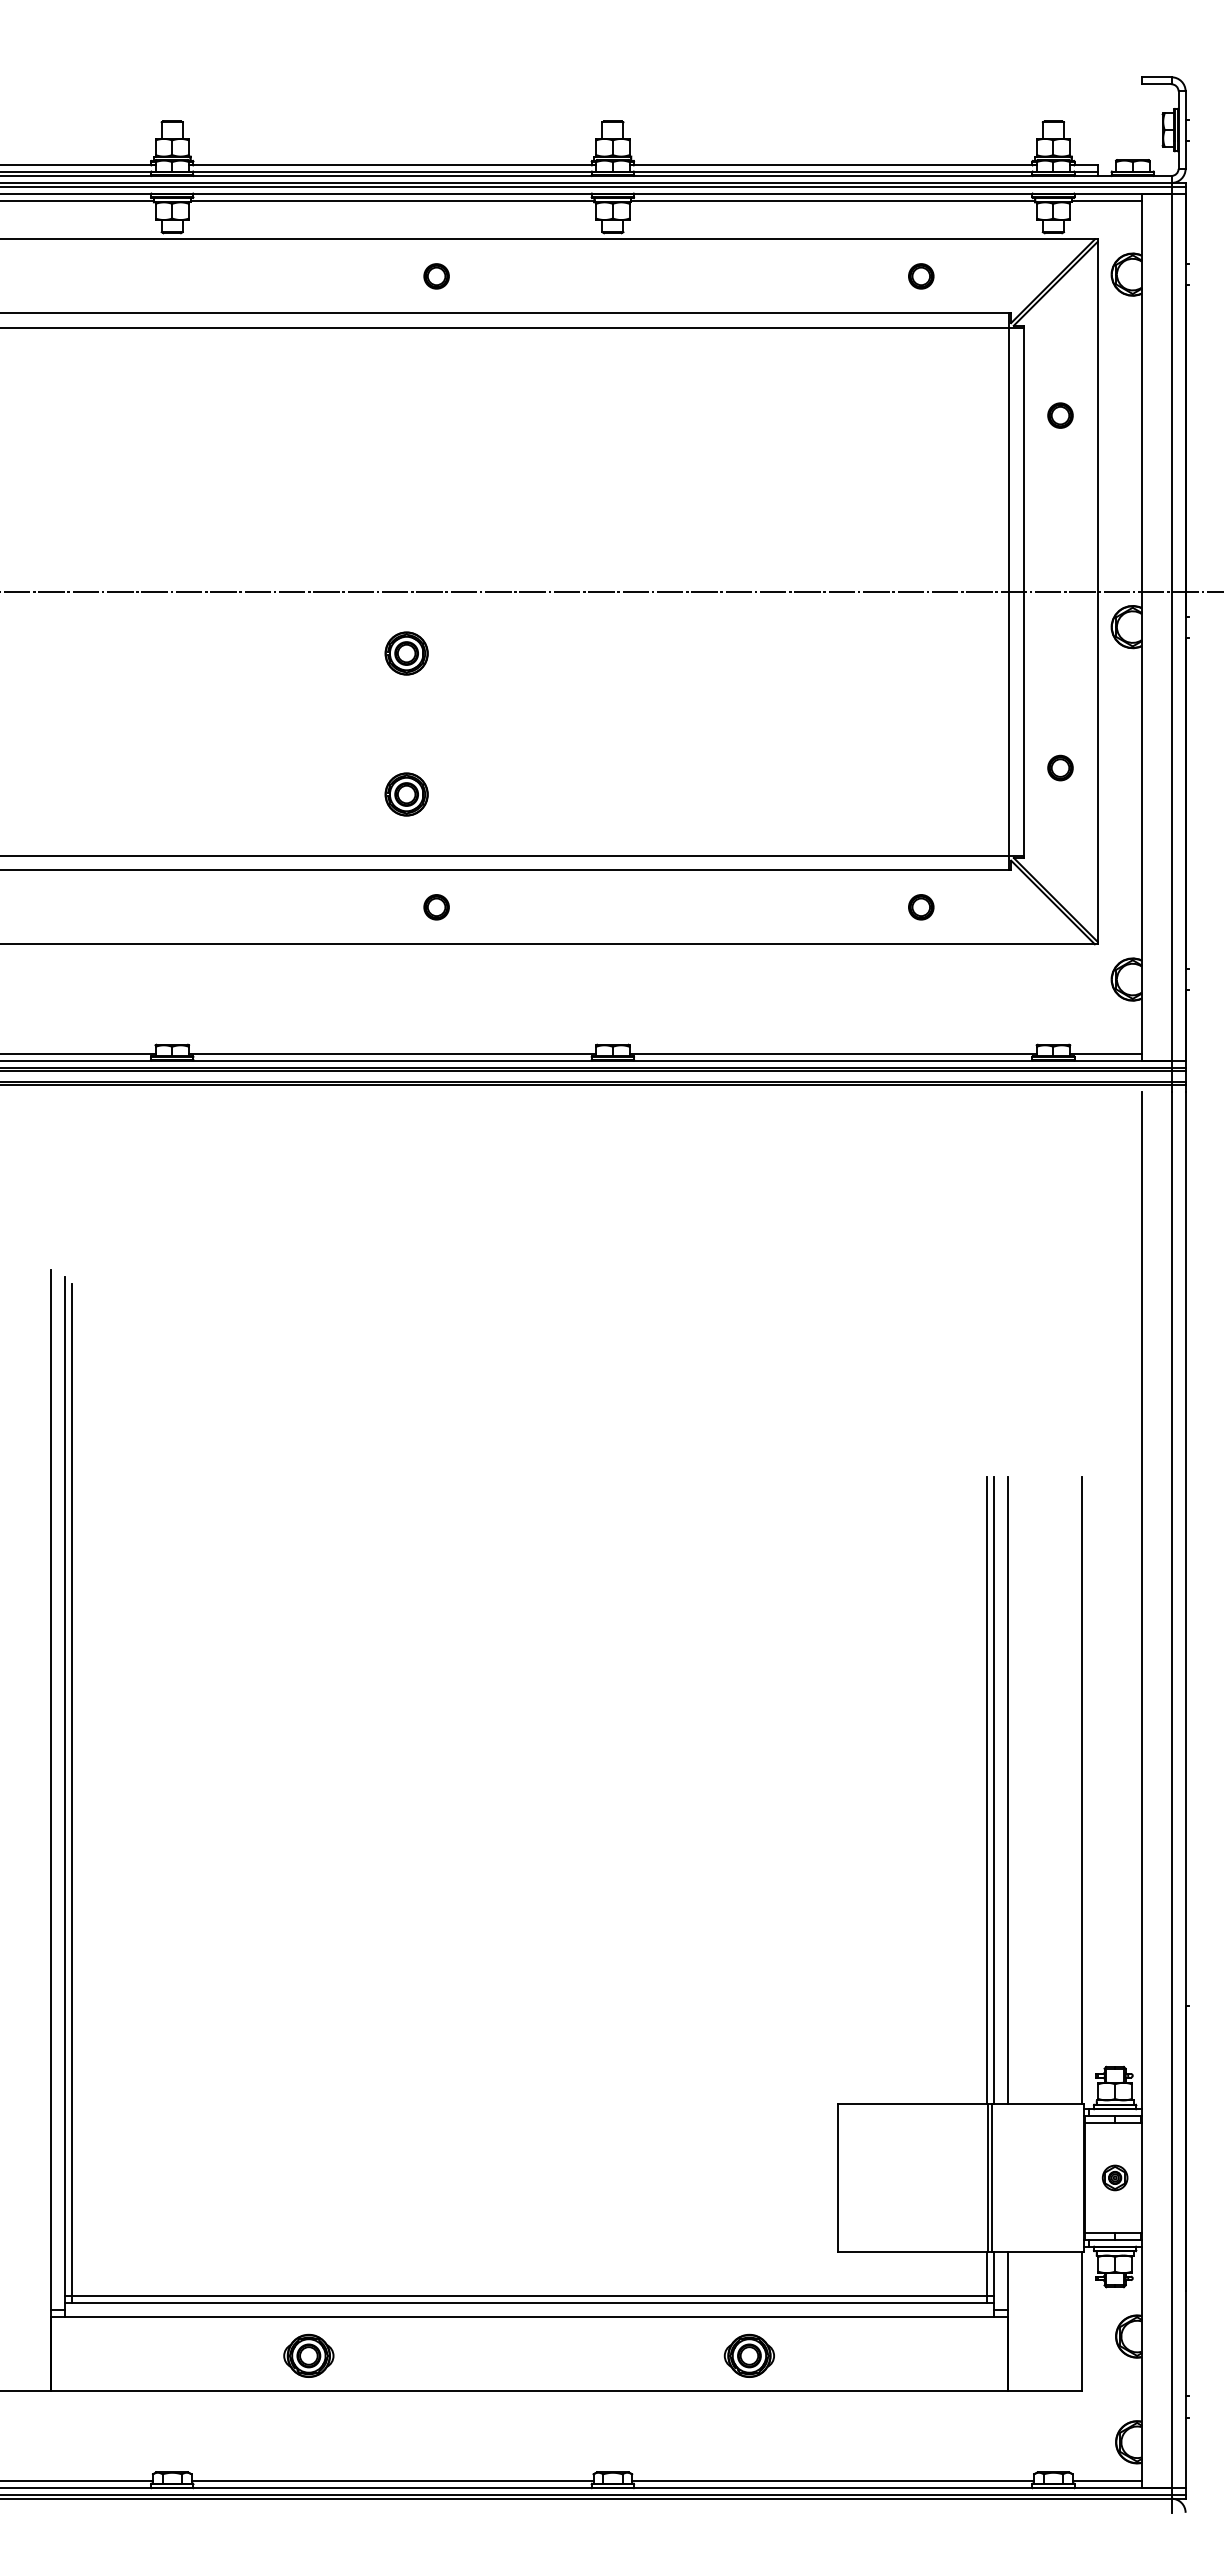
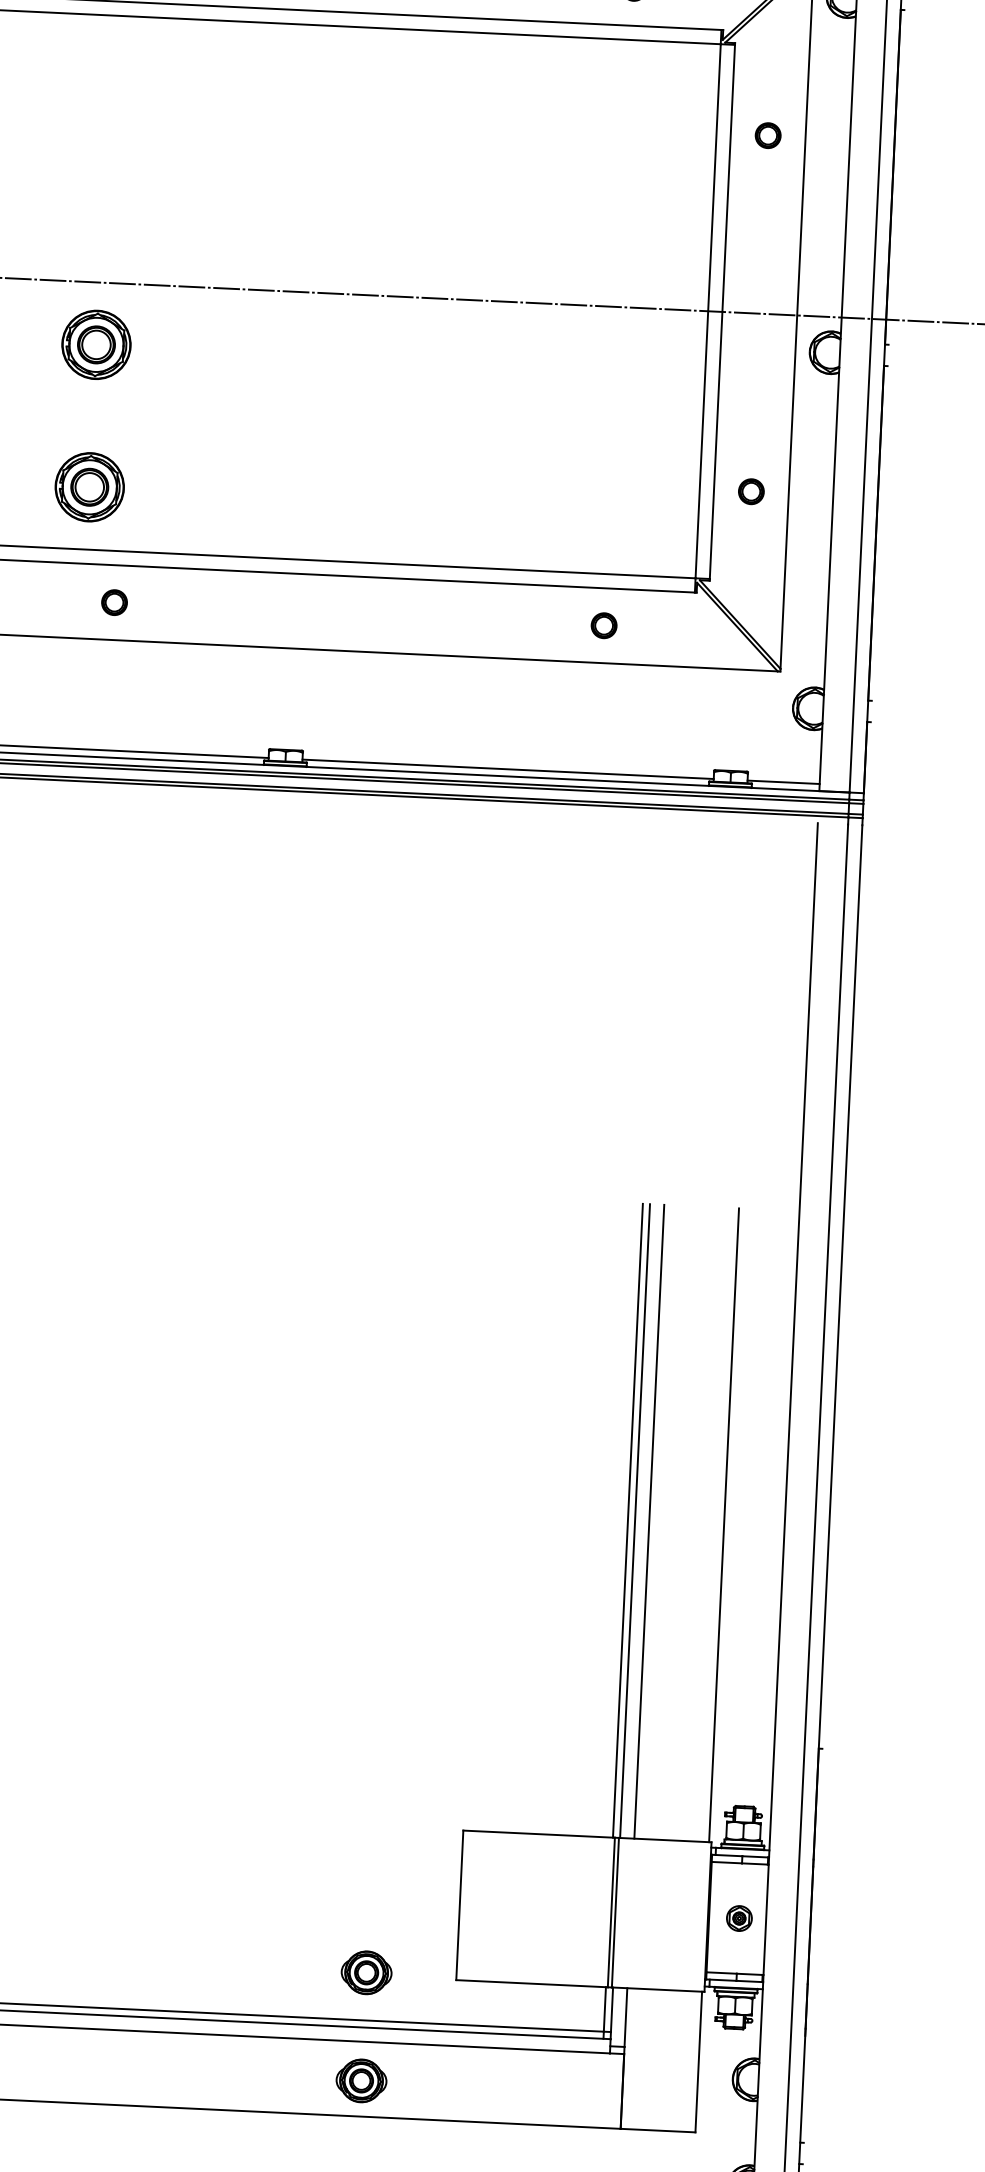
part: (406, 653) -> (96, 344), size x1.6
part: (406, 794) -> (89, 487), size x1.6
part: (748, 2248) -> (365, 1972), added

